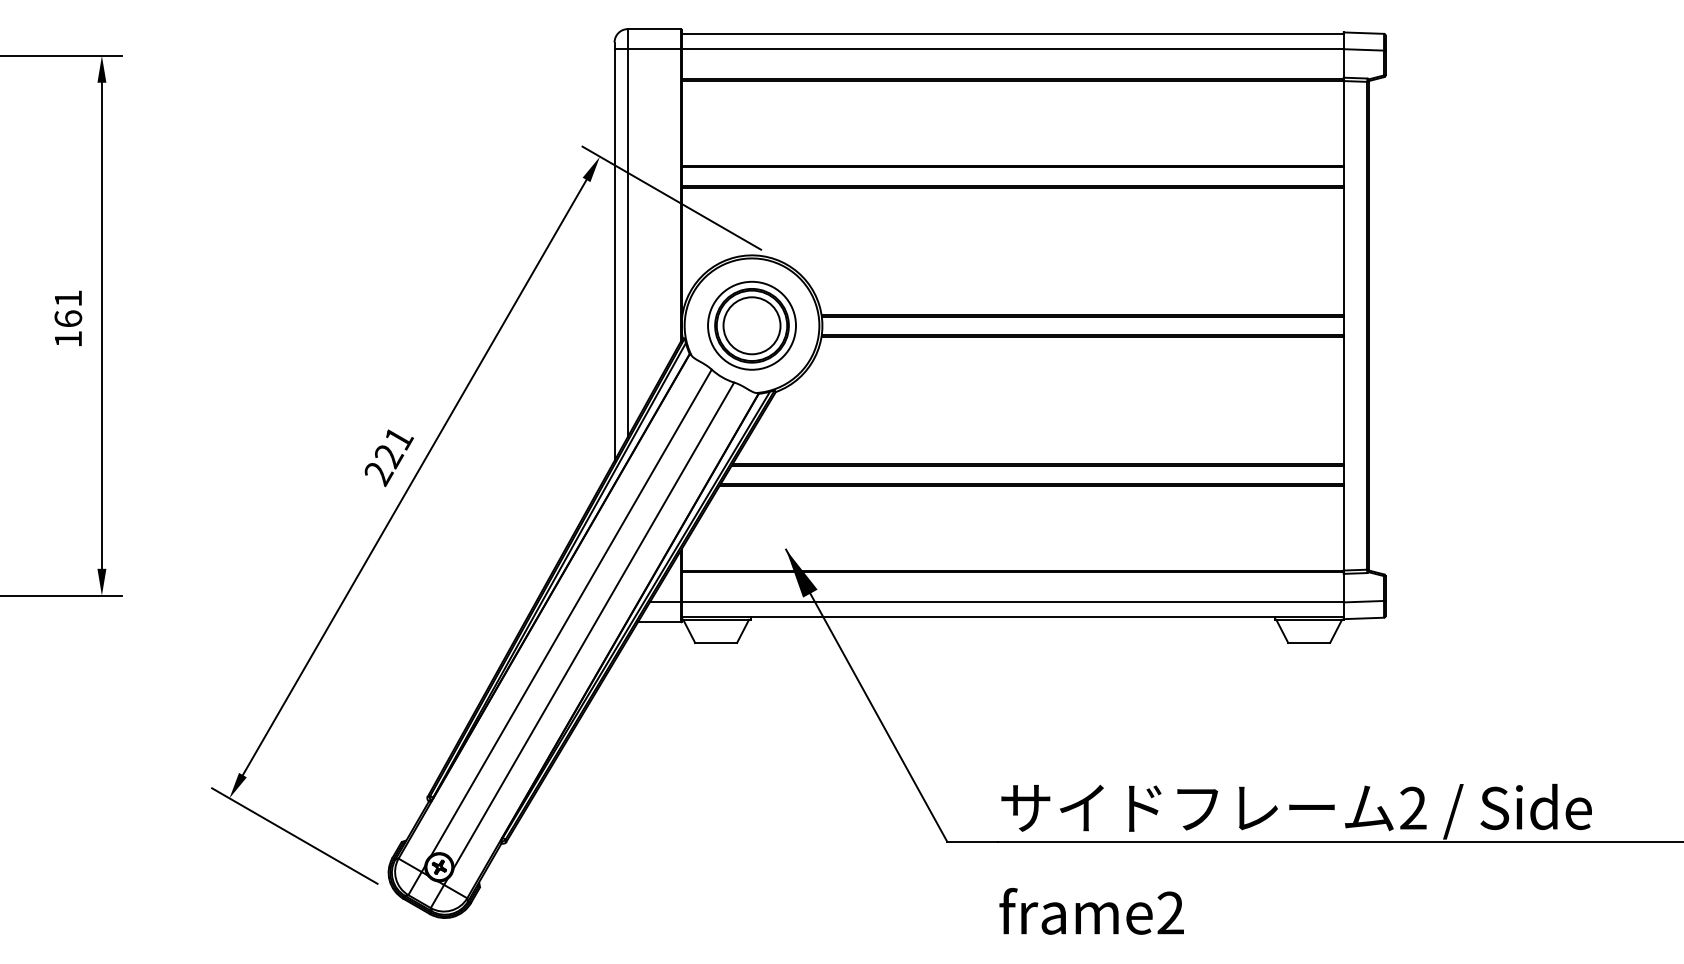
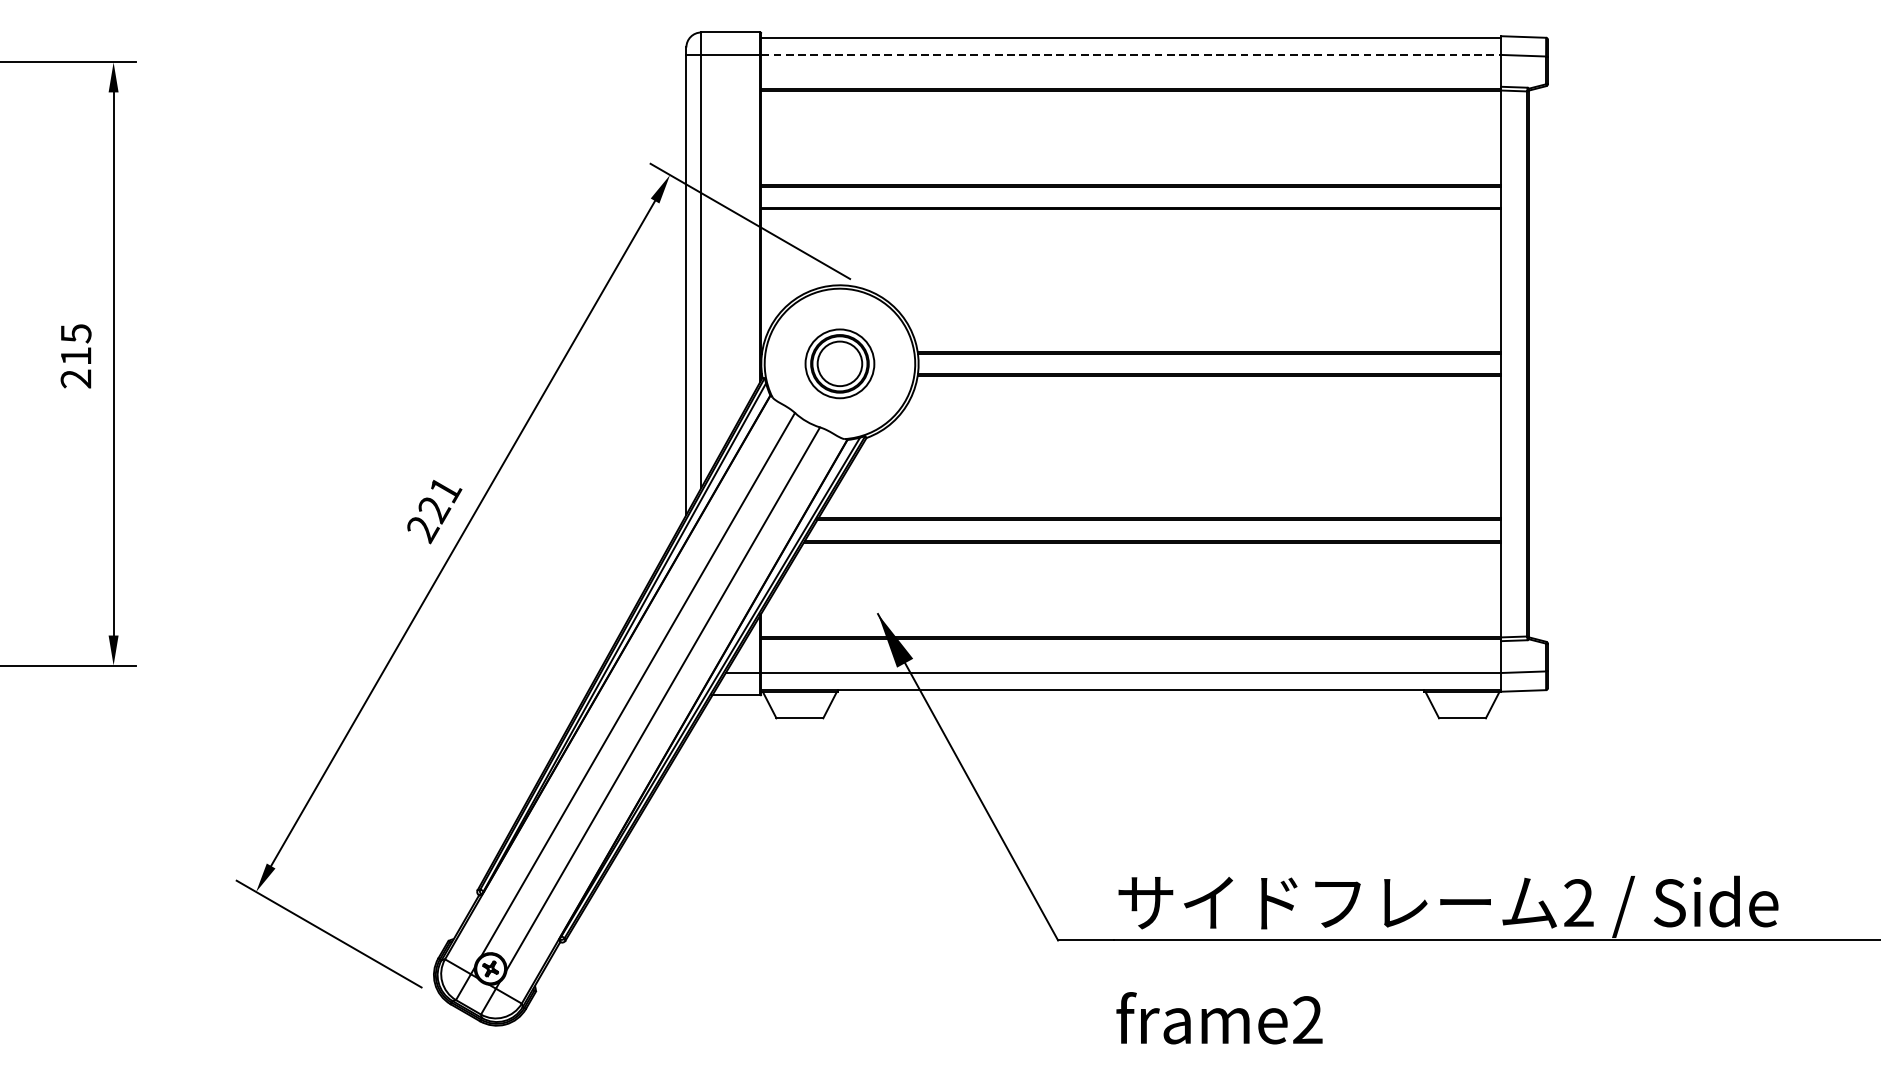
line: (1013, 49) -> (1132, 55), solid -> dashed
text: (68, 318) -> (76, 355), 161 -> 215
part: (751, 325) -> (839, 363), size x0.7

